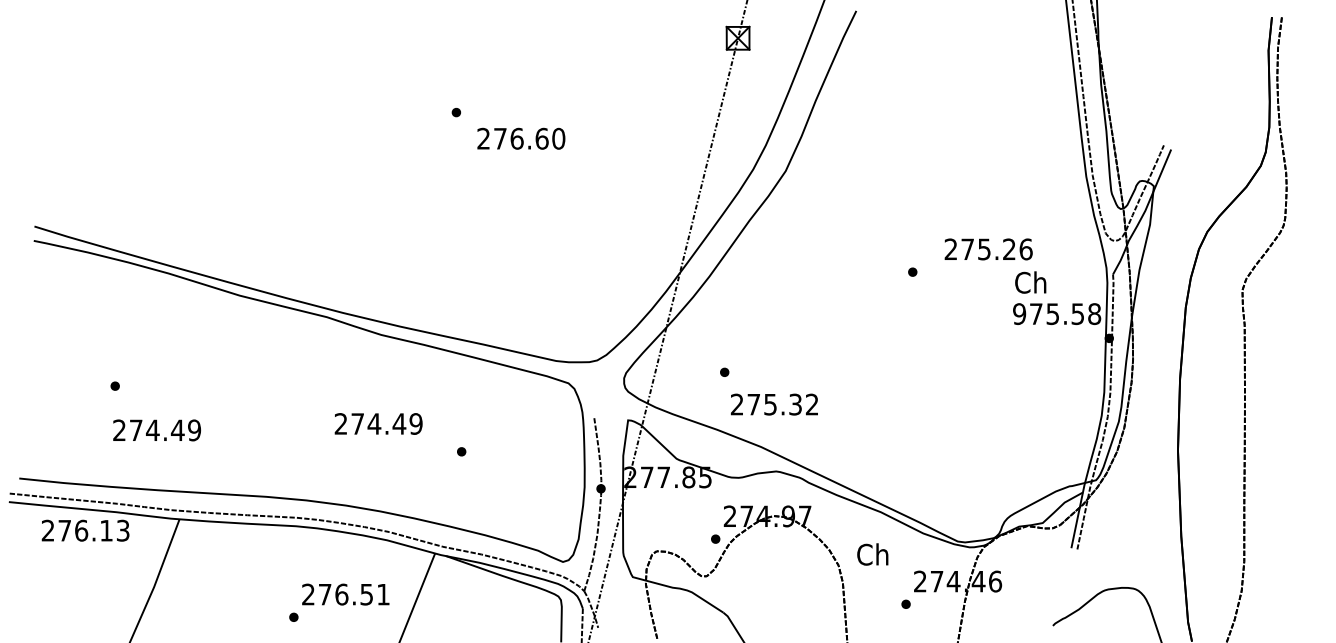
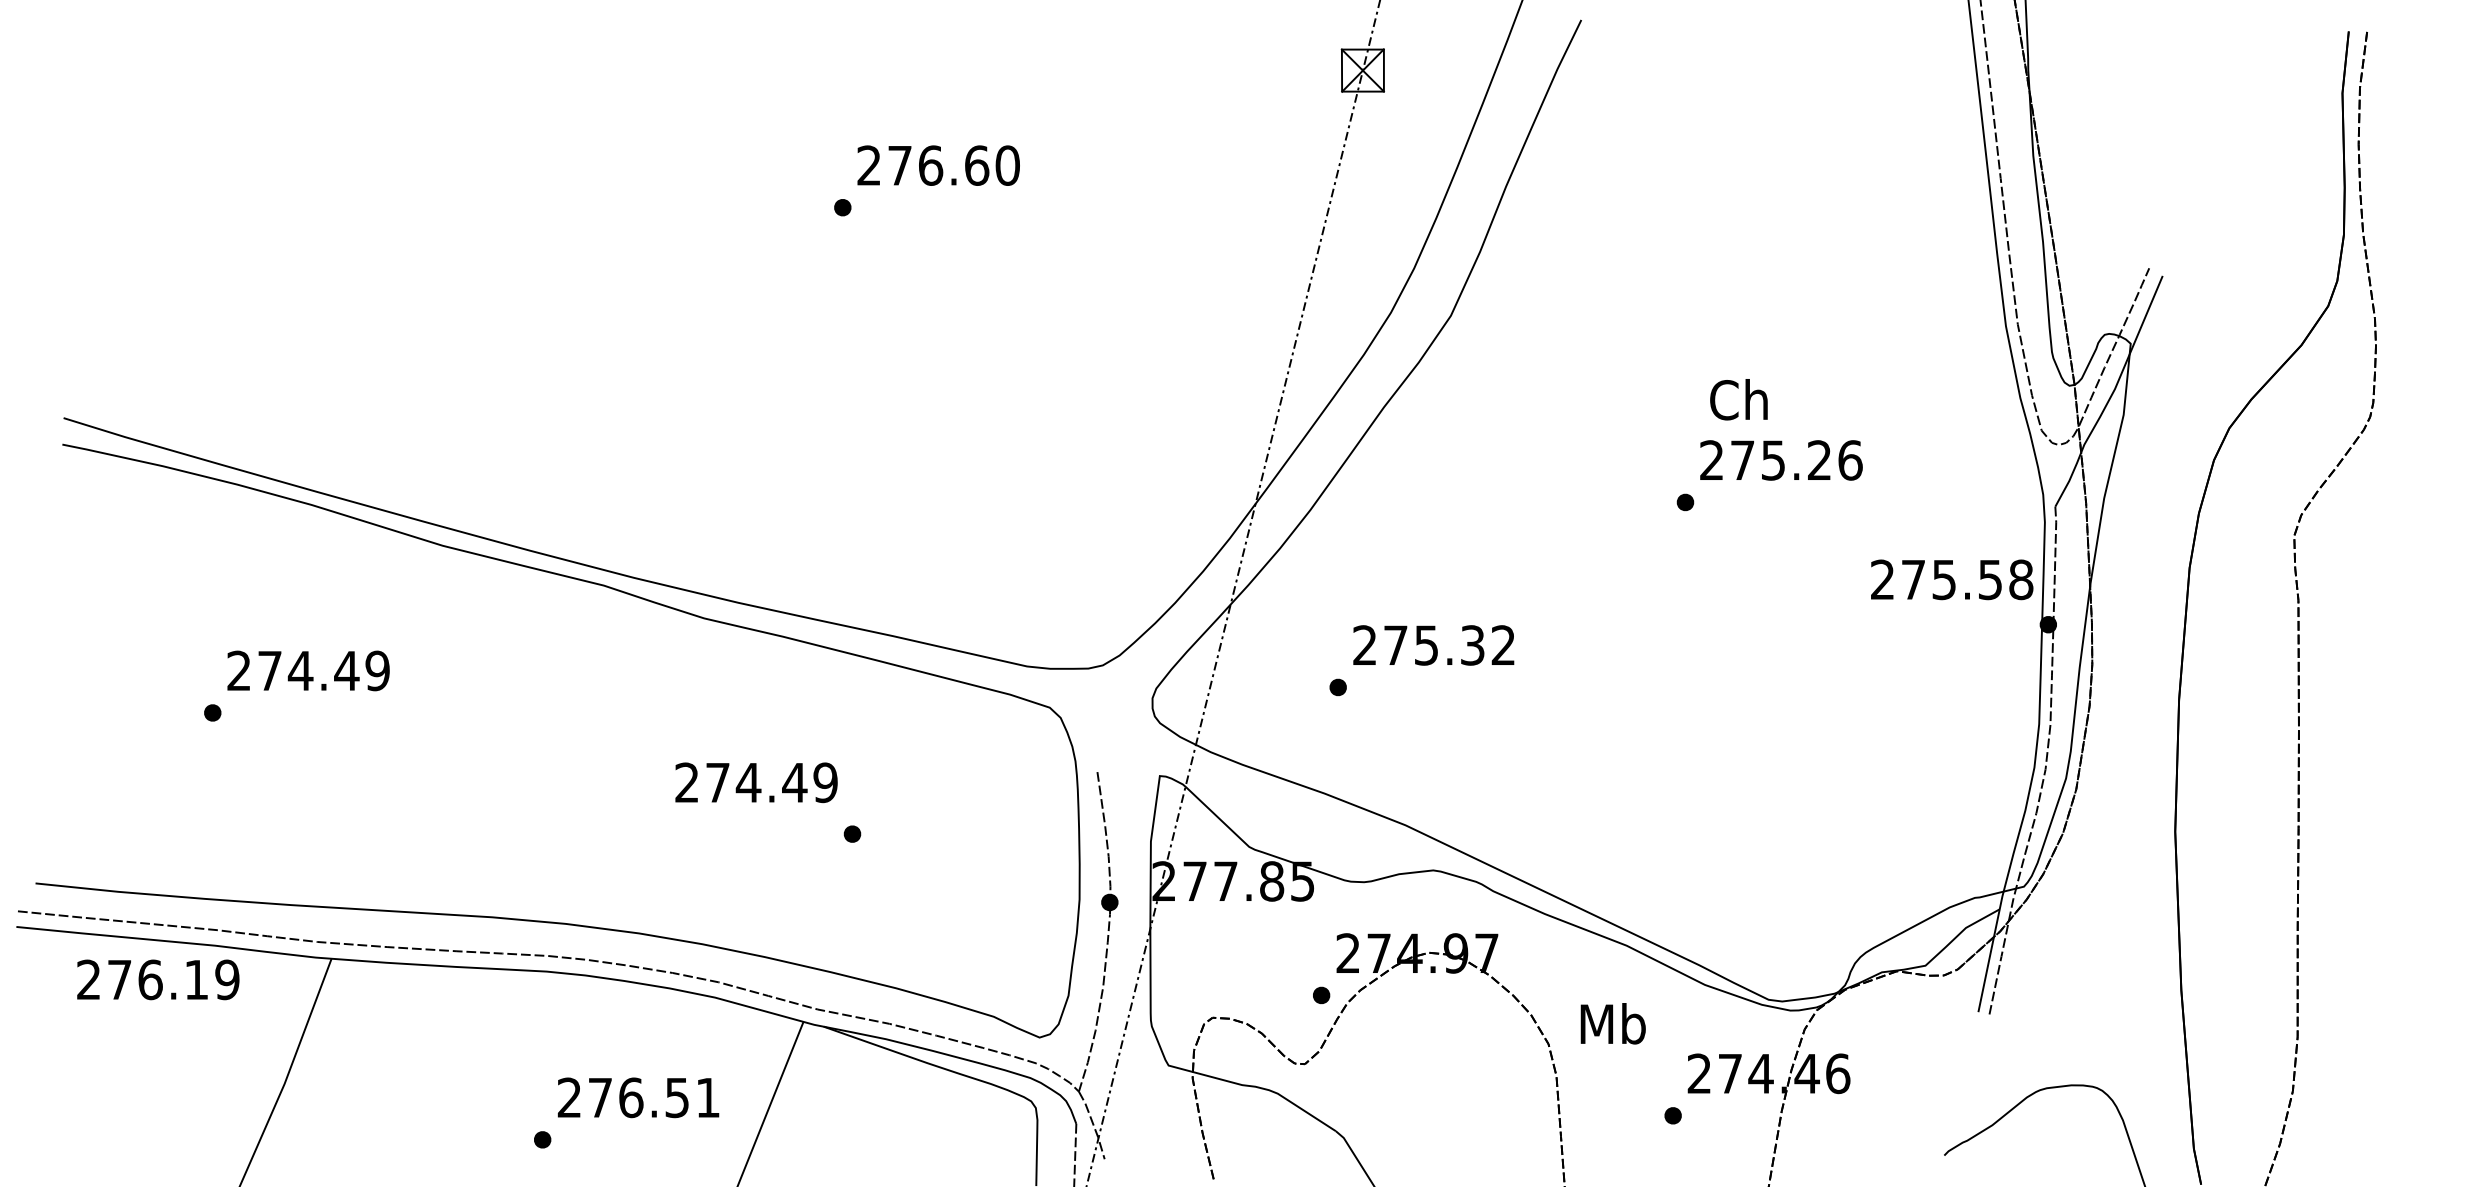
text: (521, 138) -> (938, 165), moved
text: (988, 249) -> (1781, 460), moved
text: (1030, 282) -> (1738, 399), moved
text: (1019, 314) -> (1882, 580), 975.58 -> 275.58
text: (774, 404) -> (1433, 645), moved
text: (378, 423) -> (756, 781), moved
text: (156, 430) -> (307, 671), moved
text: (122, 530) -> (226, 979), 276.13 -> 276.19
text: (873, 554) -> (1612, 1023), Ch -> Mb

